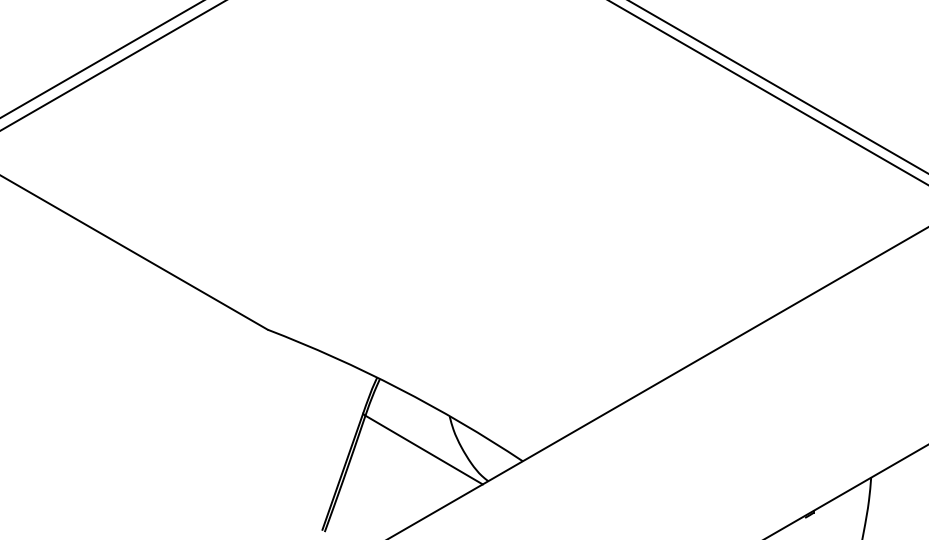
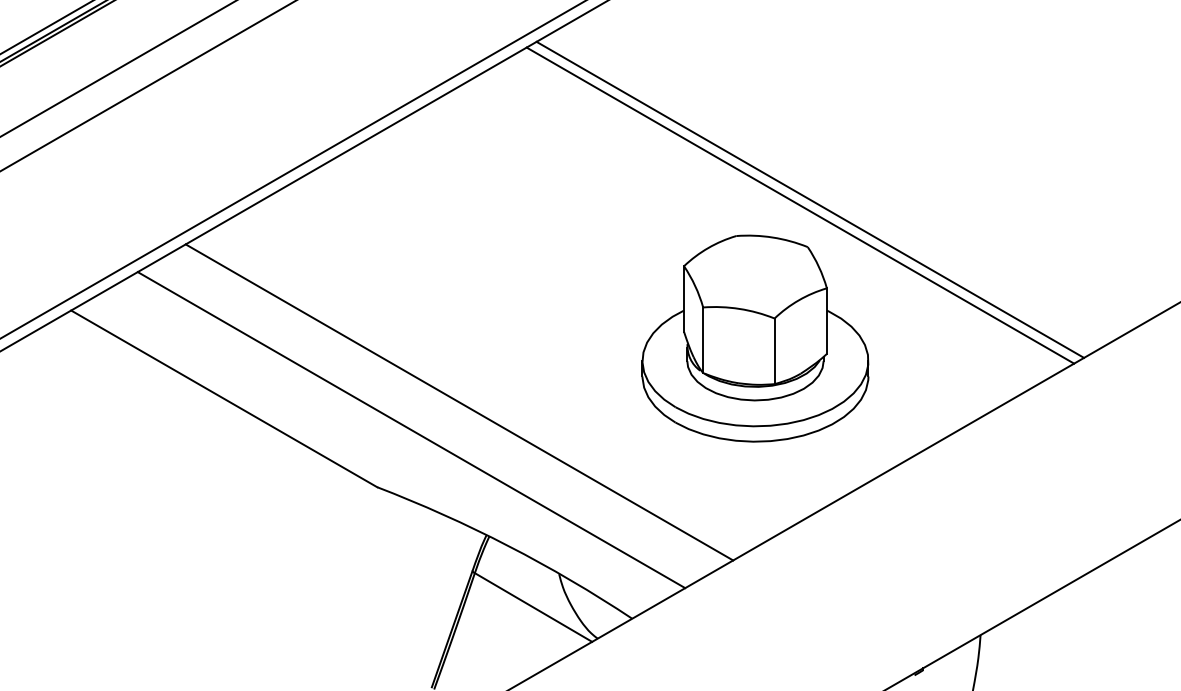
part: (646, 181) -> (755, 338), added
line: (350, 245) -> (459, 402), added
line: (302, 273) -> (411, 430), added

